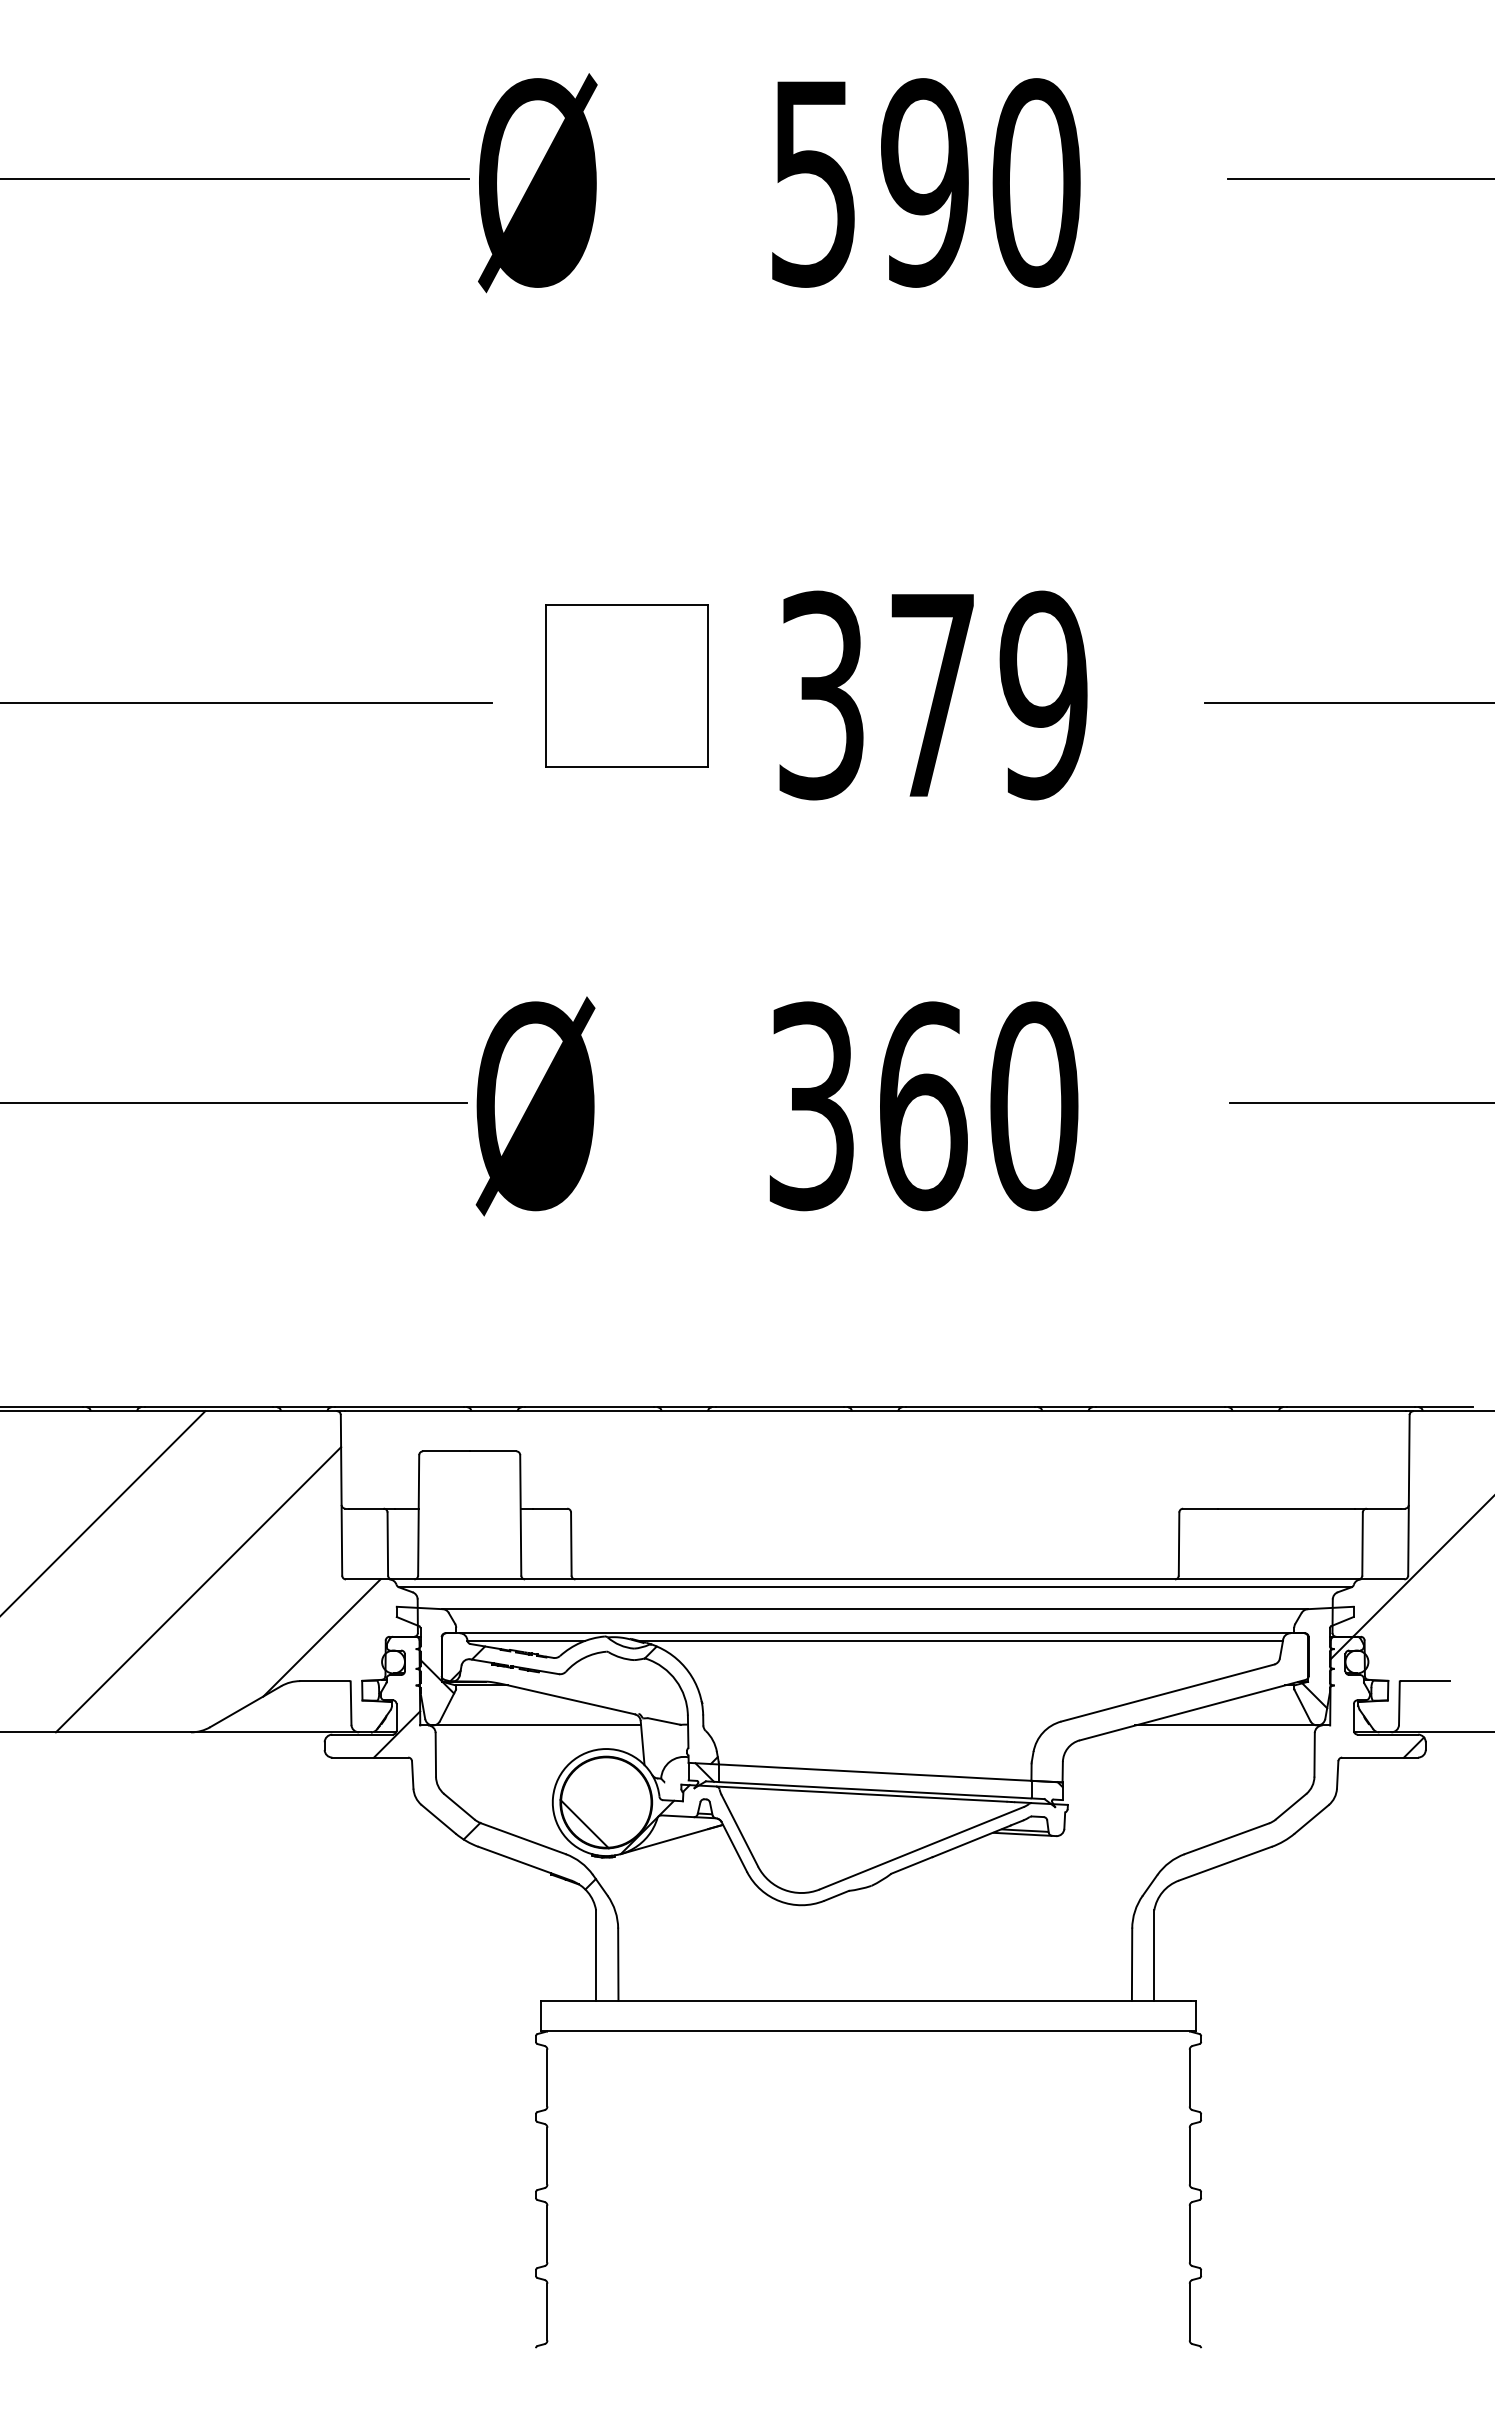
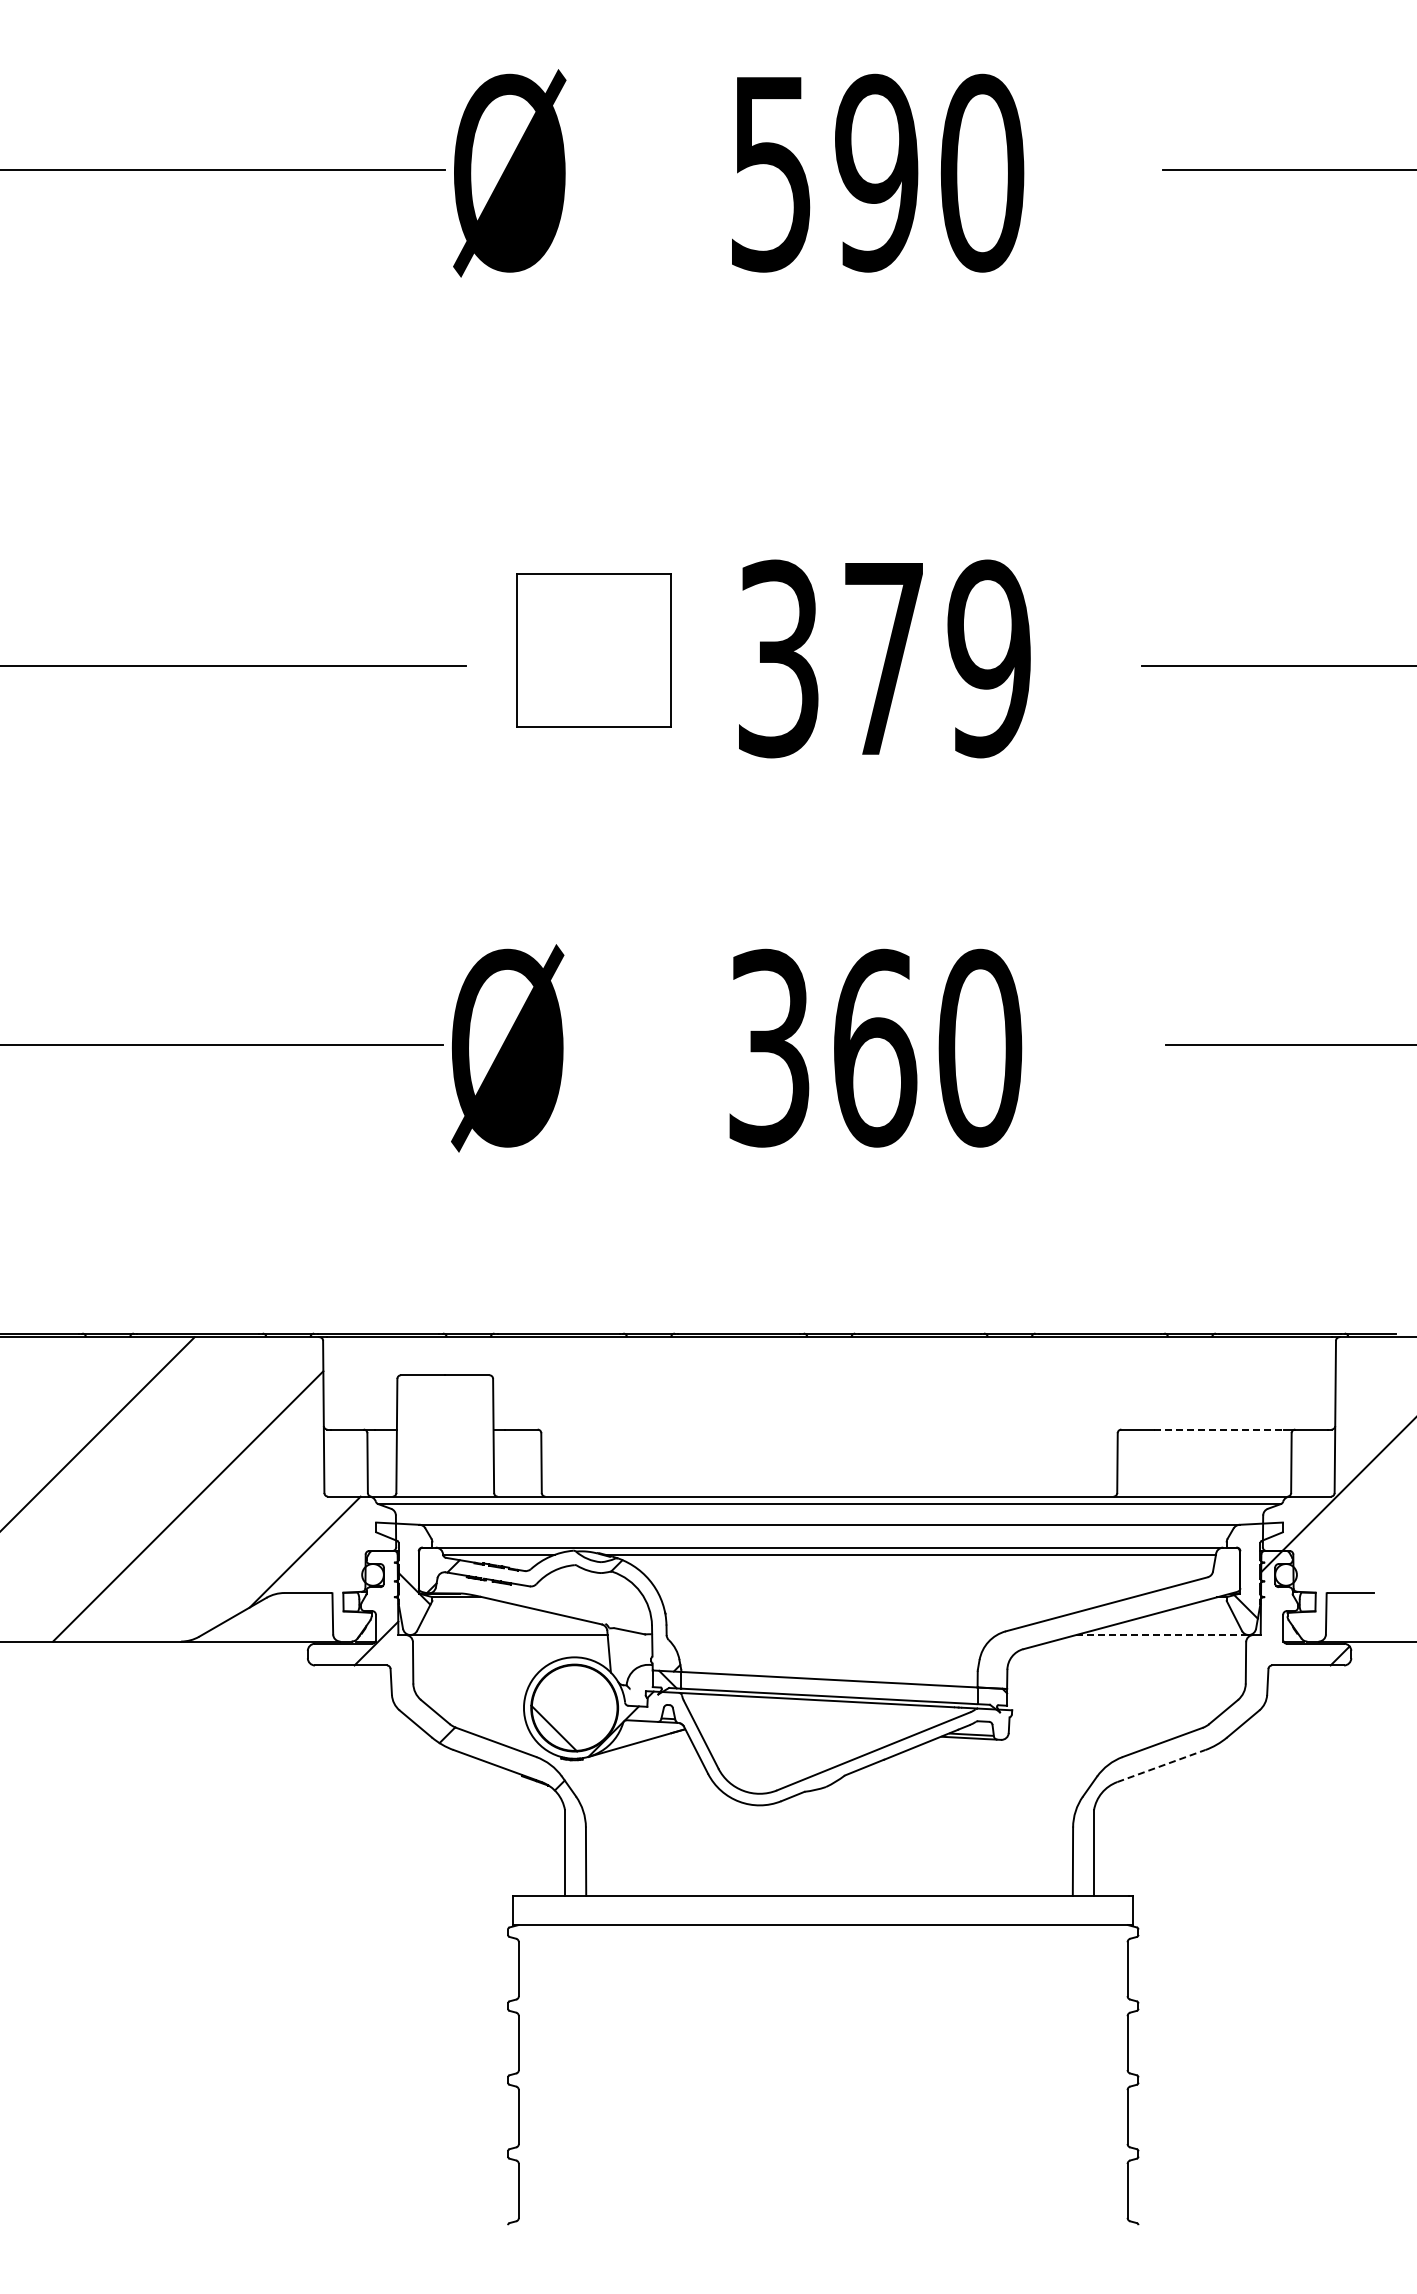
line: (1286, 1508) -> (1219, 1429), solid -> dashed
line: (1226, 1725) -> (1162, 1635), solid -> dashed
line: (1225, 1864) -> (1161, 1766), solid -> dashed

